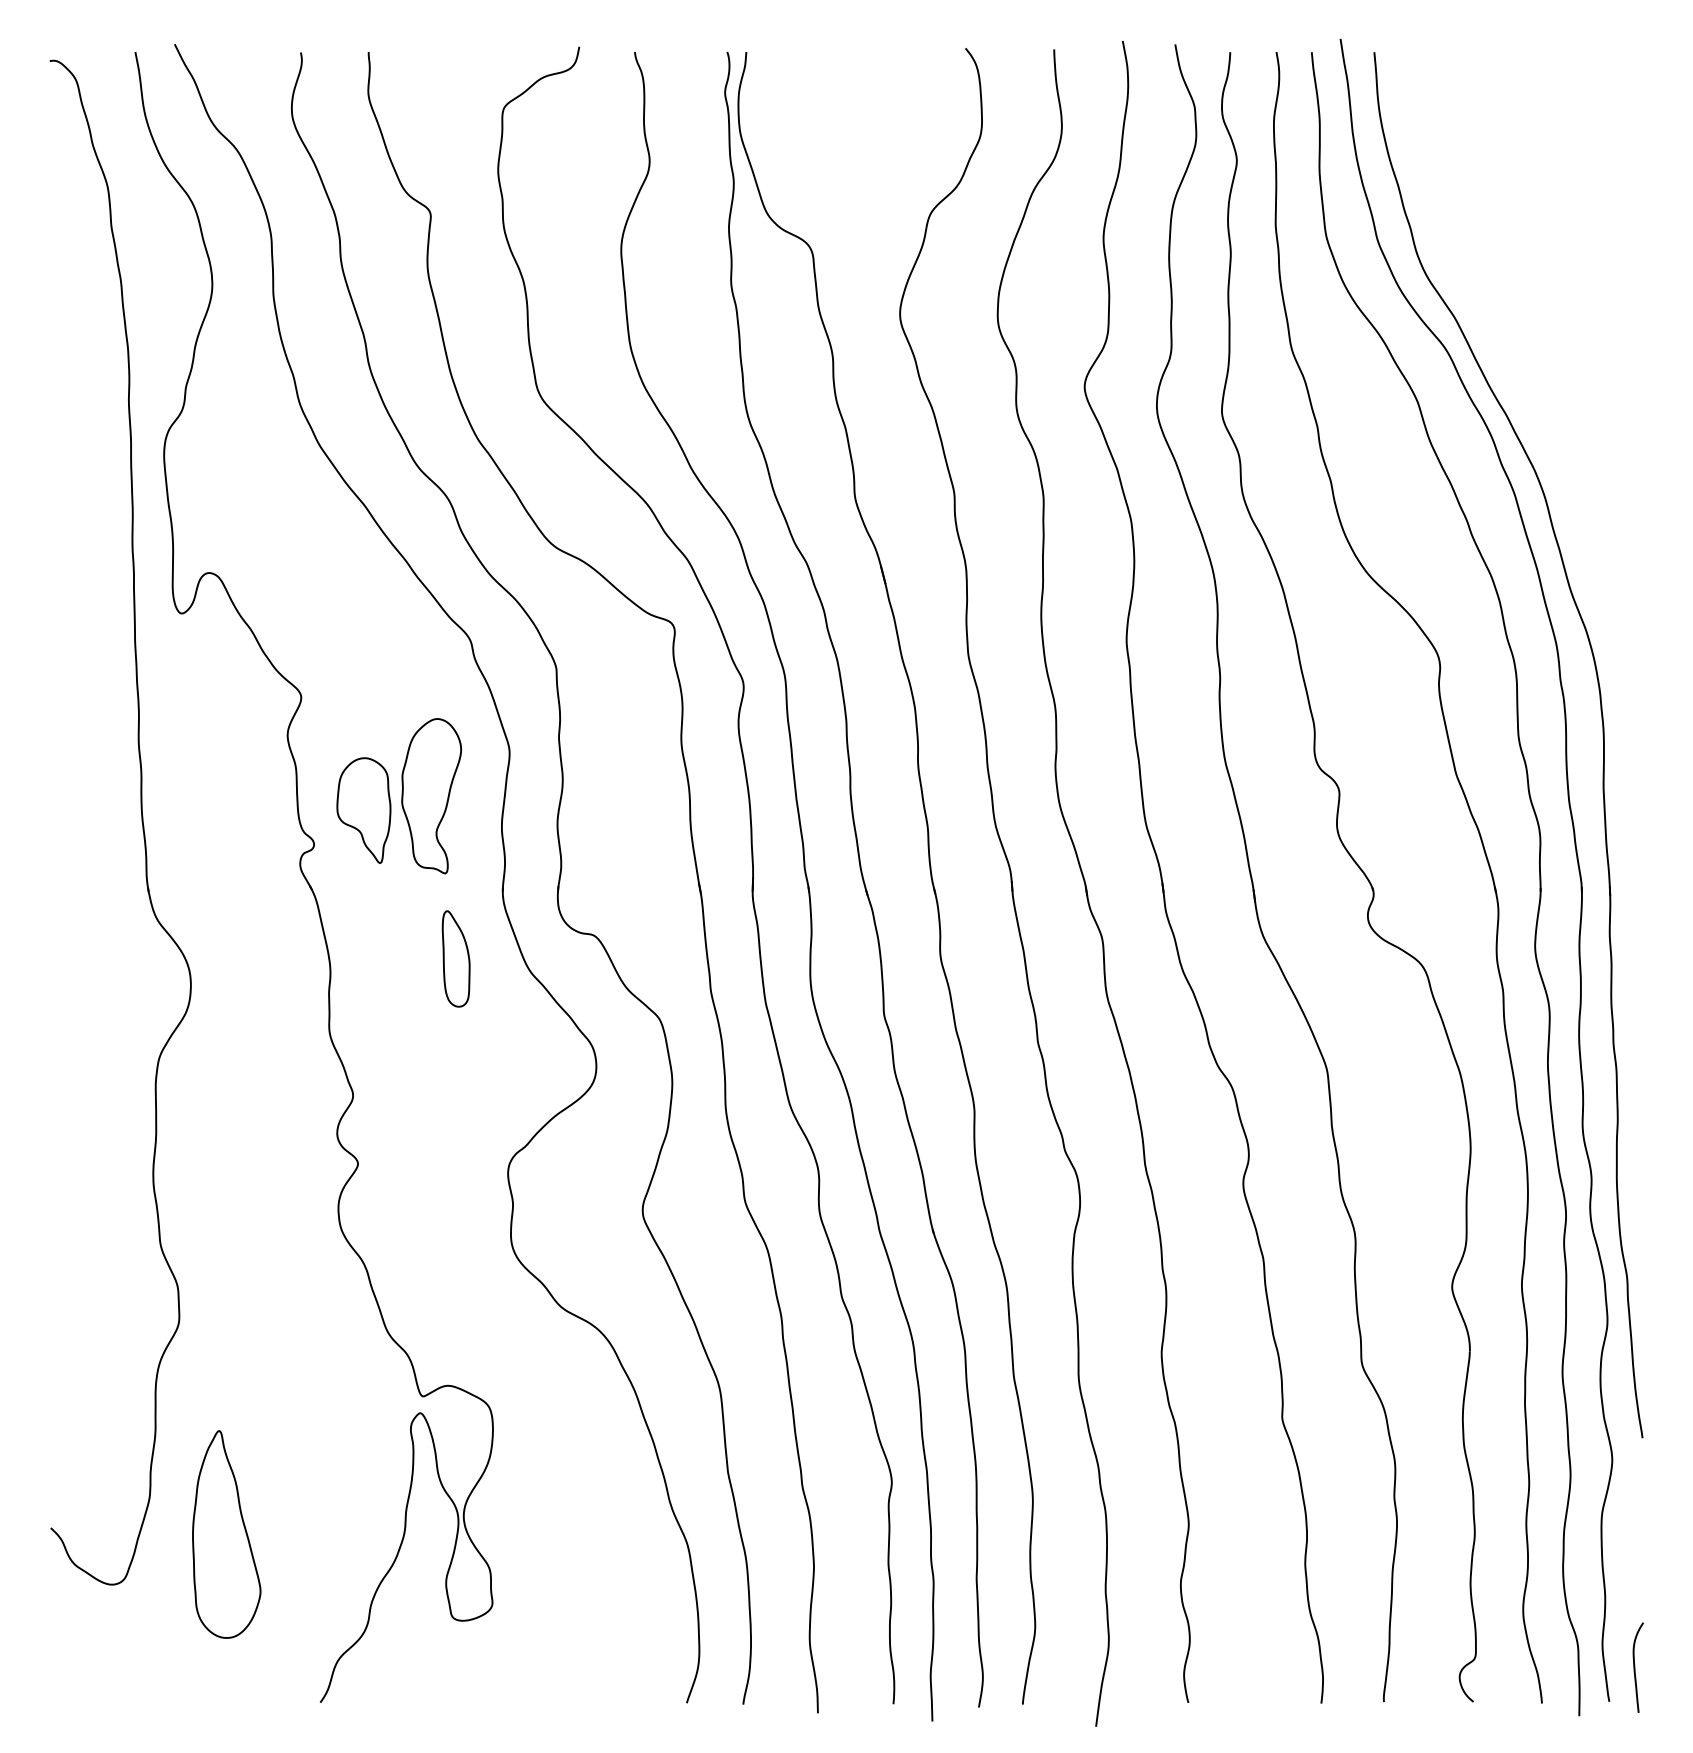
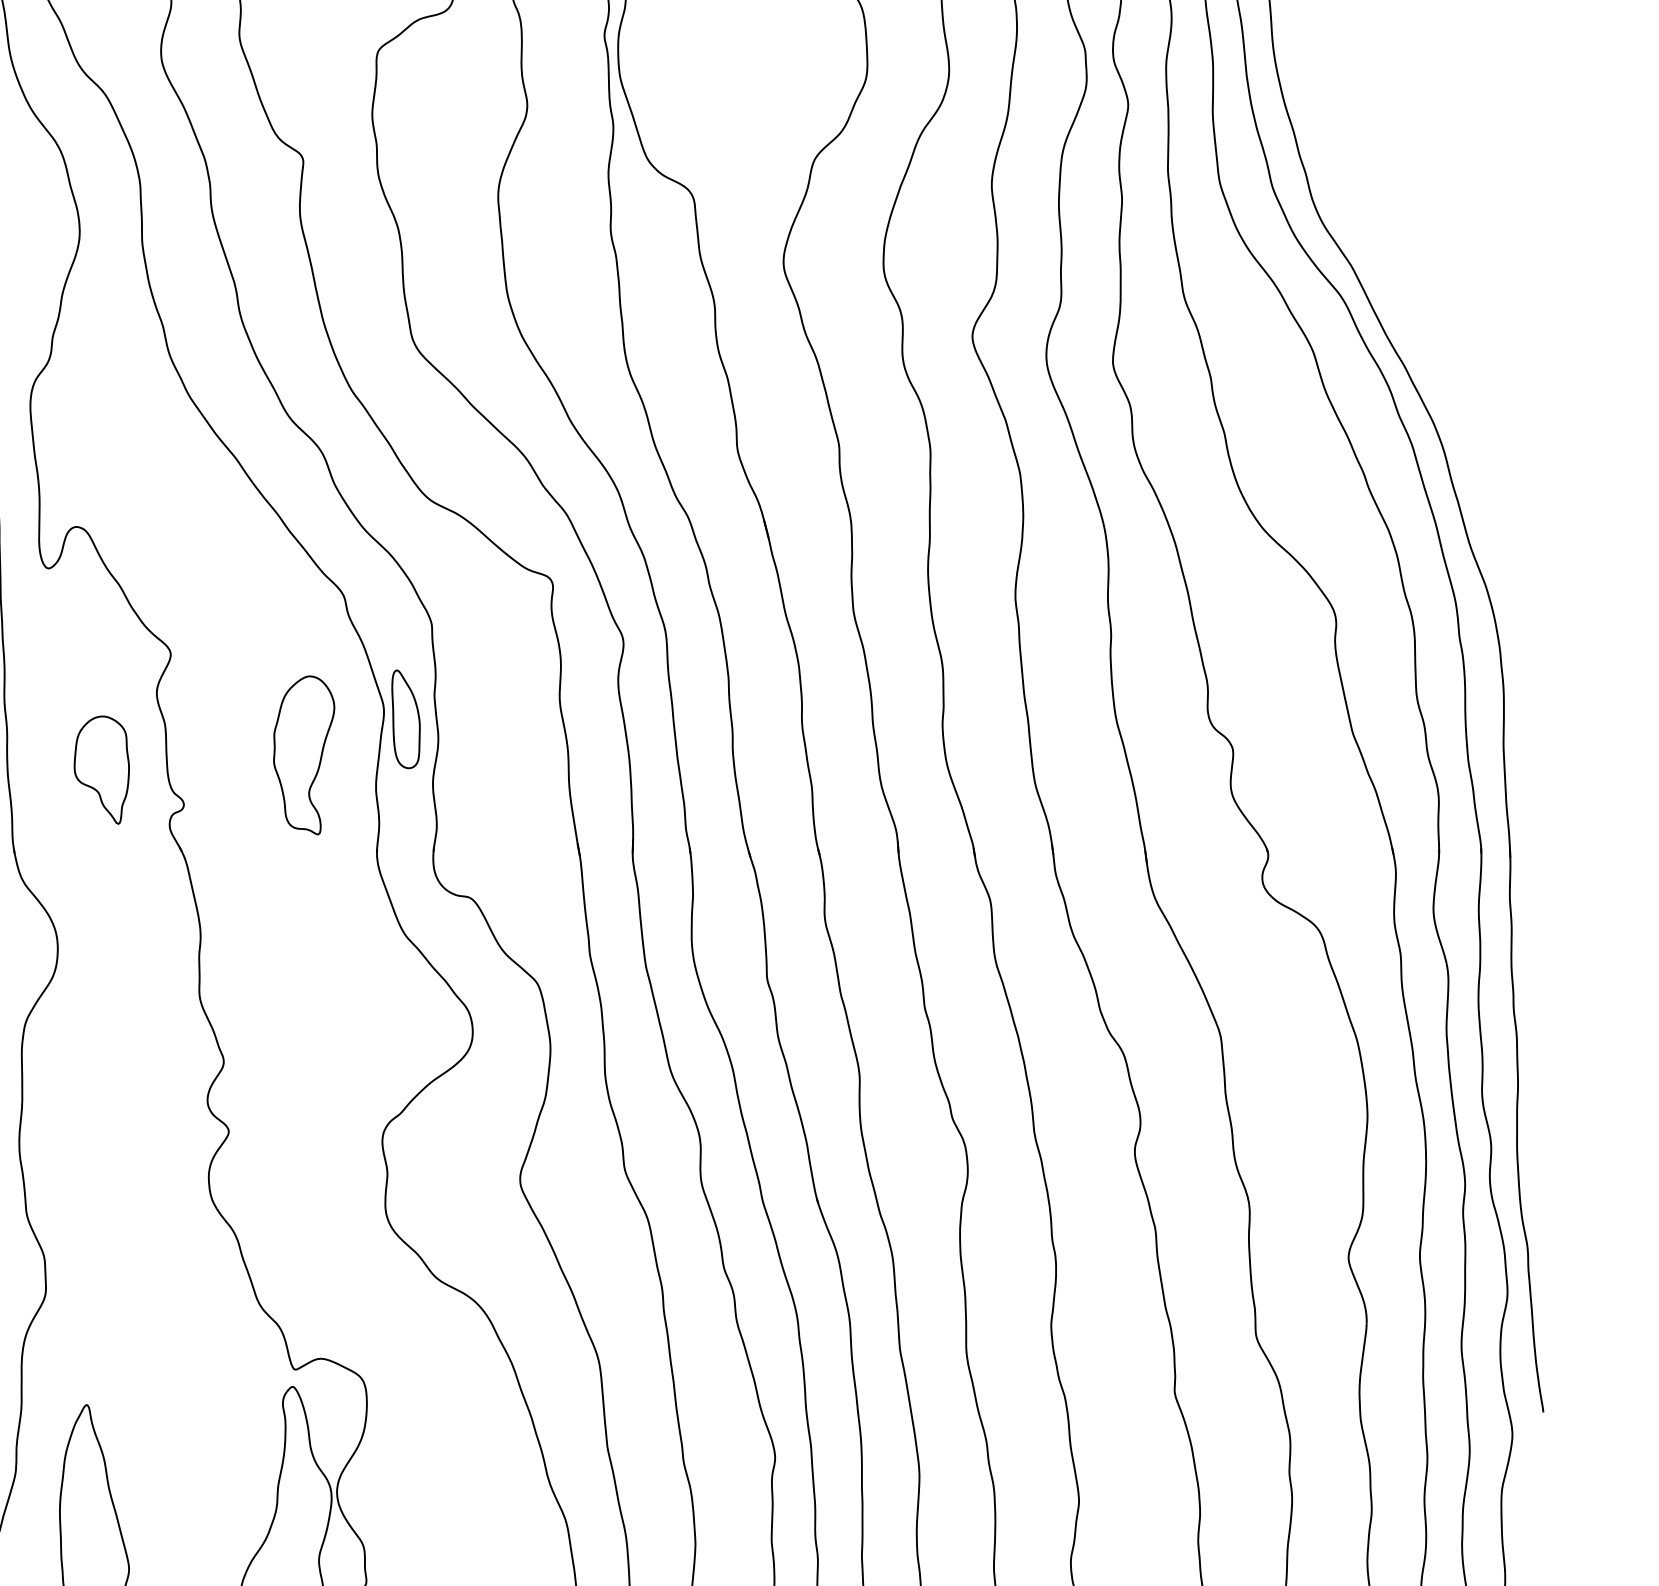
part: (363, 810) -> (101, 770), moved
part: (455, 958) -> (405, 718), moved

